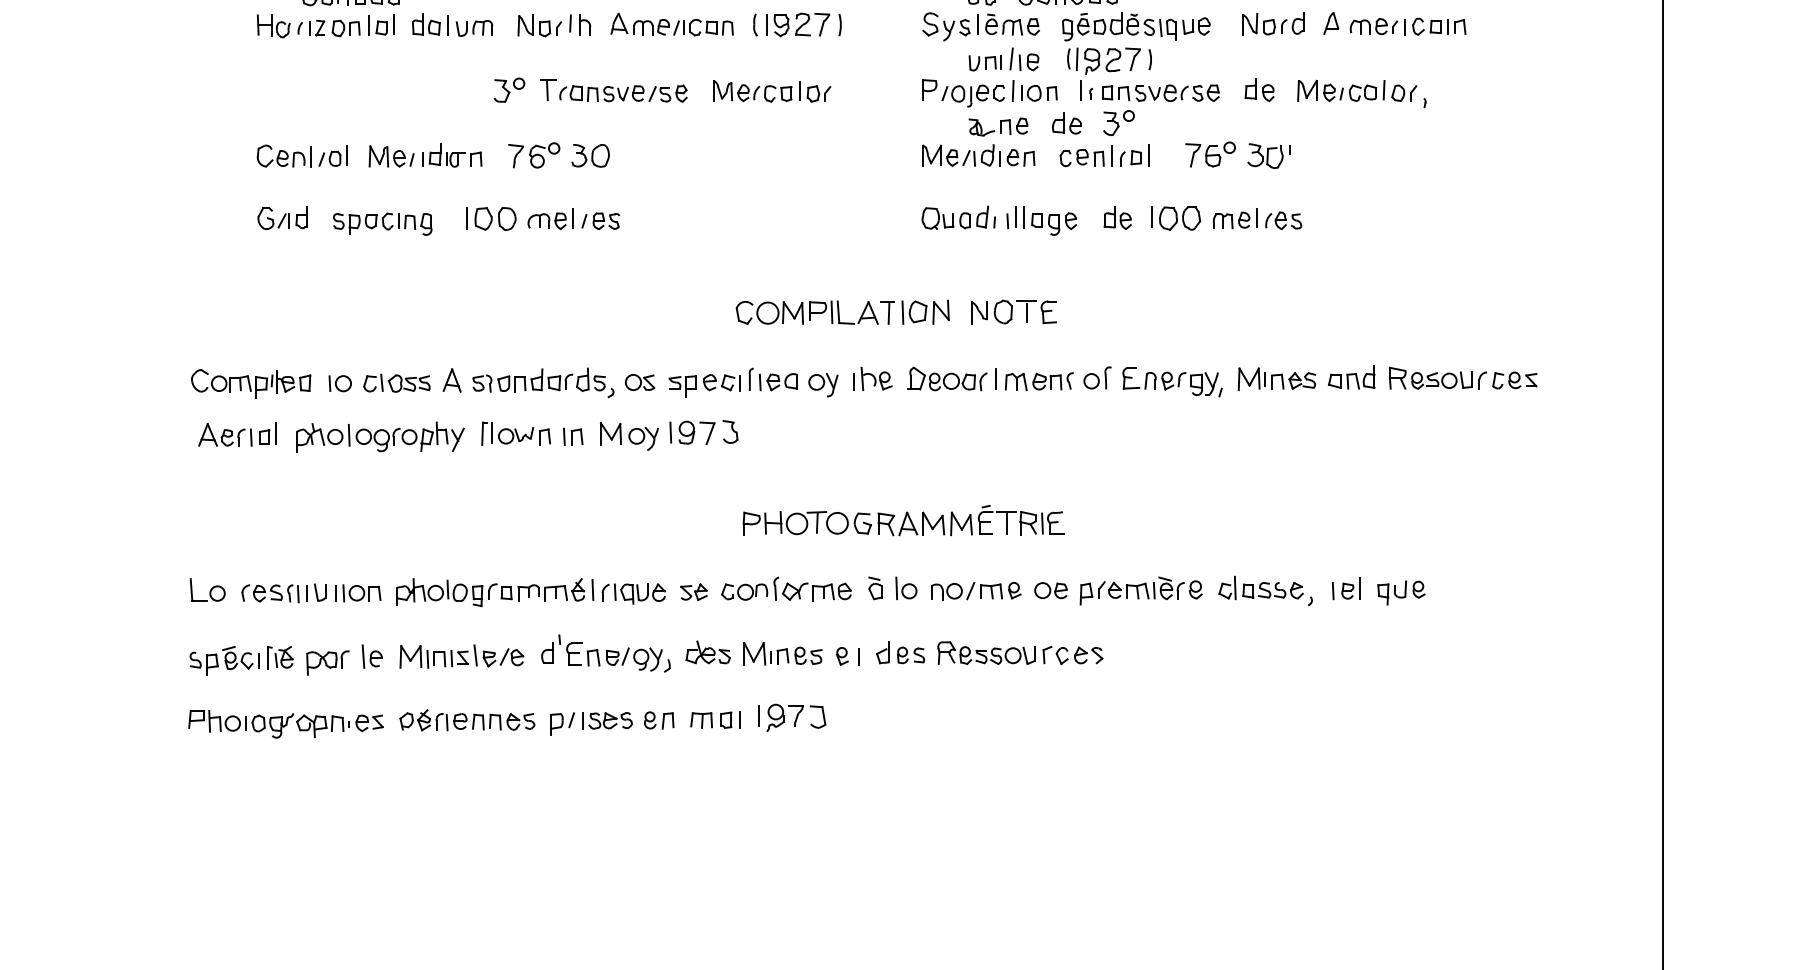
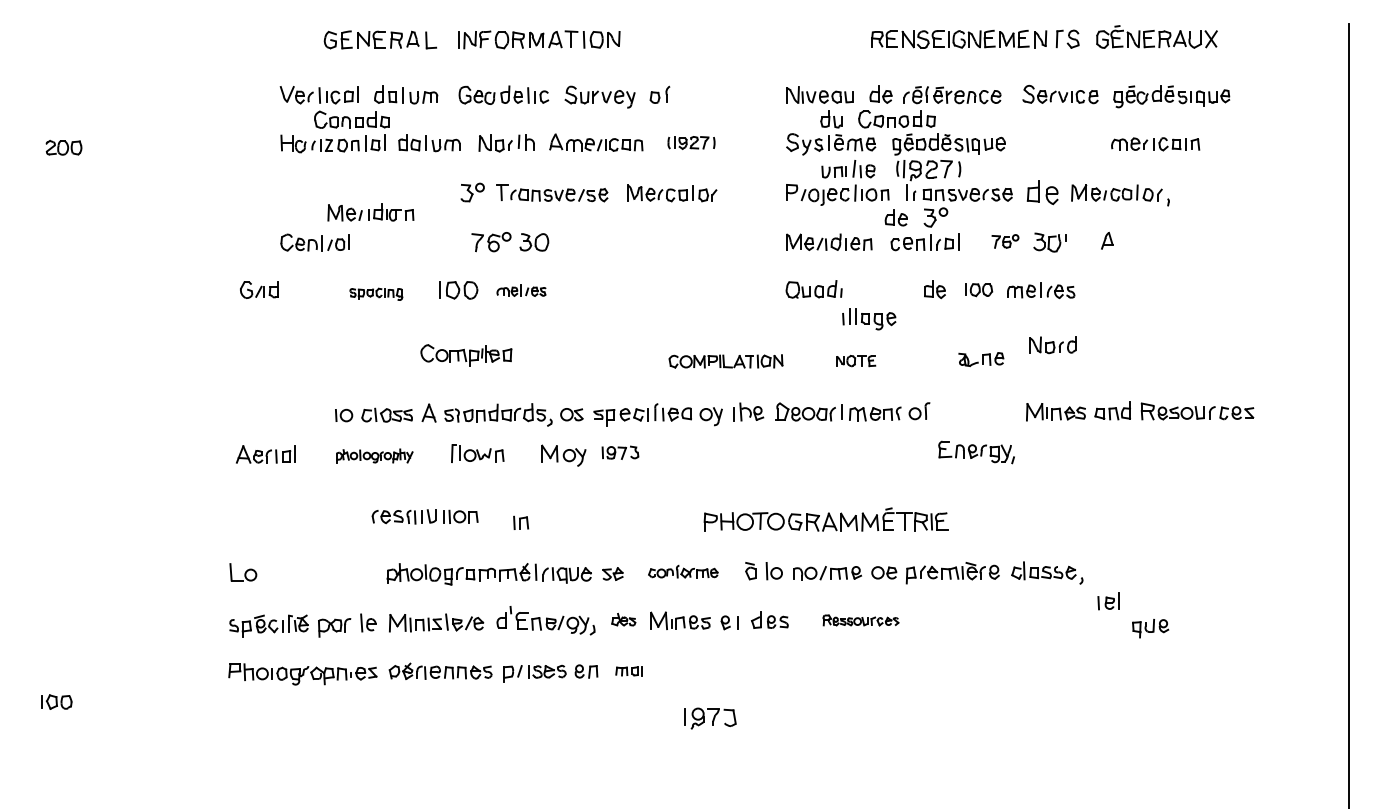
part: (1331, 23) -> (1107, 240), moved
part: (797, 24) -> (691, 142), size x0.7
part: (1272, 24) -> (1052, 345), moved
part: (1259, 90) -> (1042, 192), size x1.4
part: (998, 127) -> (981, 359), moved
part: (1210, 154) -> (1005, 241), size x0.7
part: (425, 155) -> (370, 212), moved
part: (282, 217) -> (259, 289), moved
part: (1176, 217) -> (979, 289), size x0.7
part: (573, 219) -> (521, 290), size x0.7
part: (1042, 221) -> (869, 319), moved
part: (382, 224) -> (376, 294), size x0.7
part: (1013, 311) -> (855, 360), size x0.6
part: (842, 312) -> (725, 361), size x0.7
part: (1172, 382) -> (976, 452), moved
part: (251, 383) -> (466, 355), moved
part: (703, 432) -> (620, 452), size x0.7
part: (380, 436) -> (374, 455), size x0.6
part: (573, 436) -> (521, 522), moved
part: (902, 520) -> (825, 519), moved
part: (786, 588) -> (683, 571), size x0.7
part: (1346, 588) -> (1108, 601), moved
part: (310, 592) -> (424, 516), moved
part: (1401, 592) -> (1150, 628), moved
part: (707, 652) -> (623, 619), size x0.7
part: (1019, 653) -> (860, 620), size x0.6
part: (792, 717) -> (710, 718), moved
part: (714, 720) -> (628, 671), size x0.7

